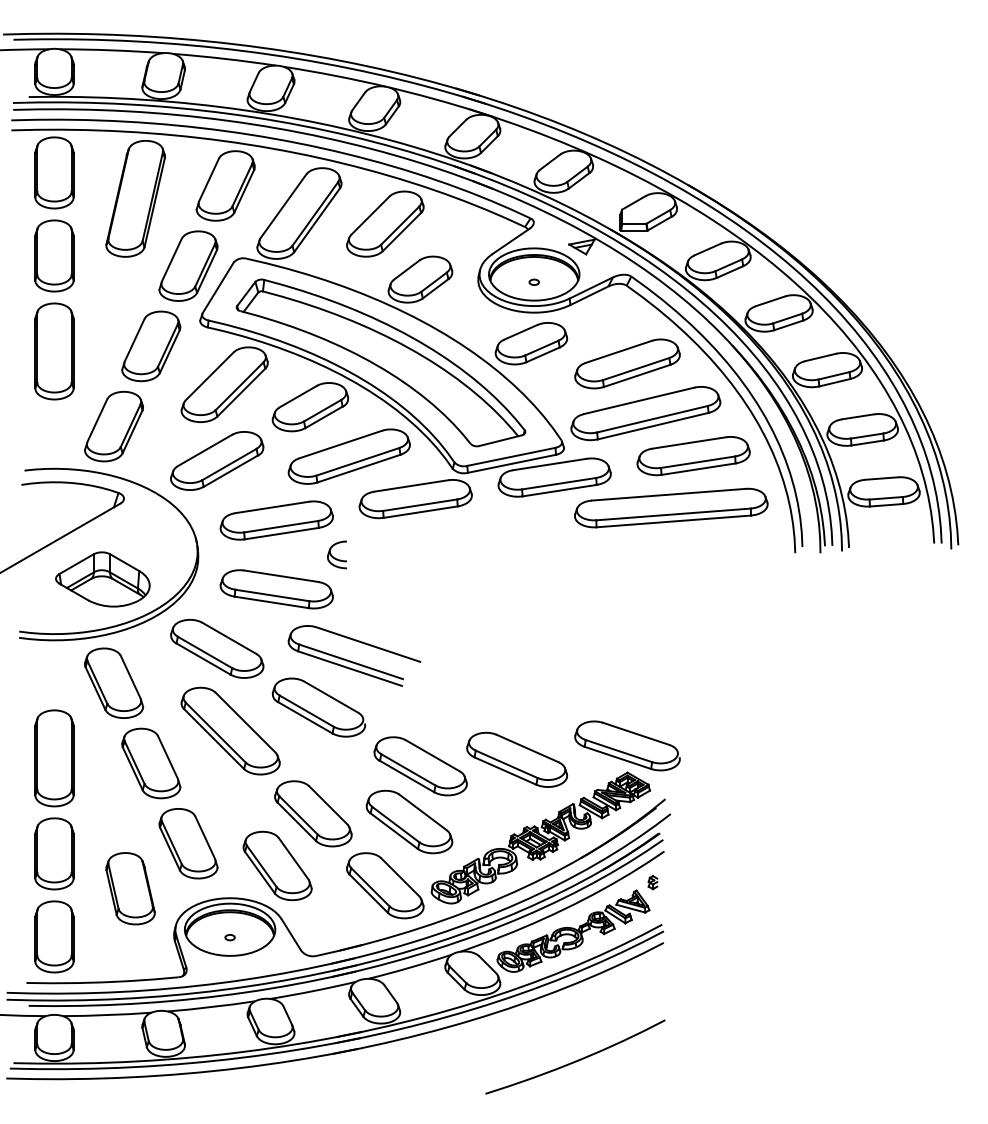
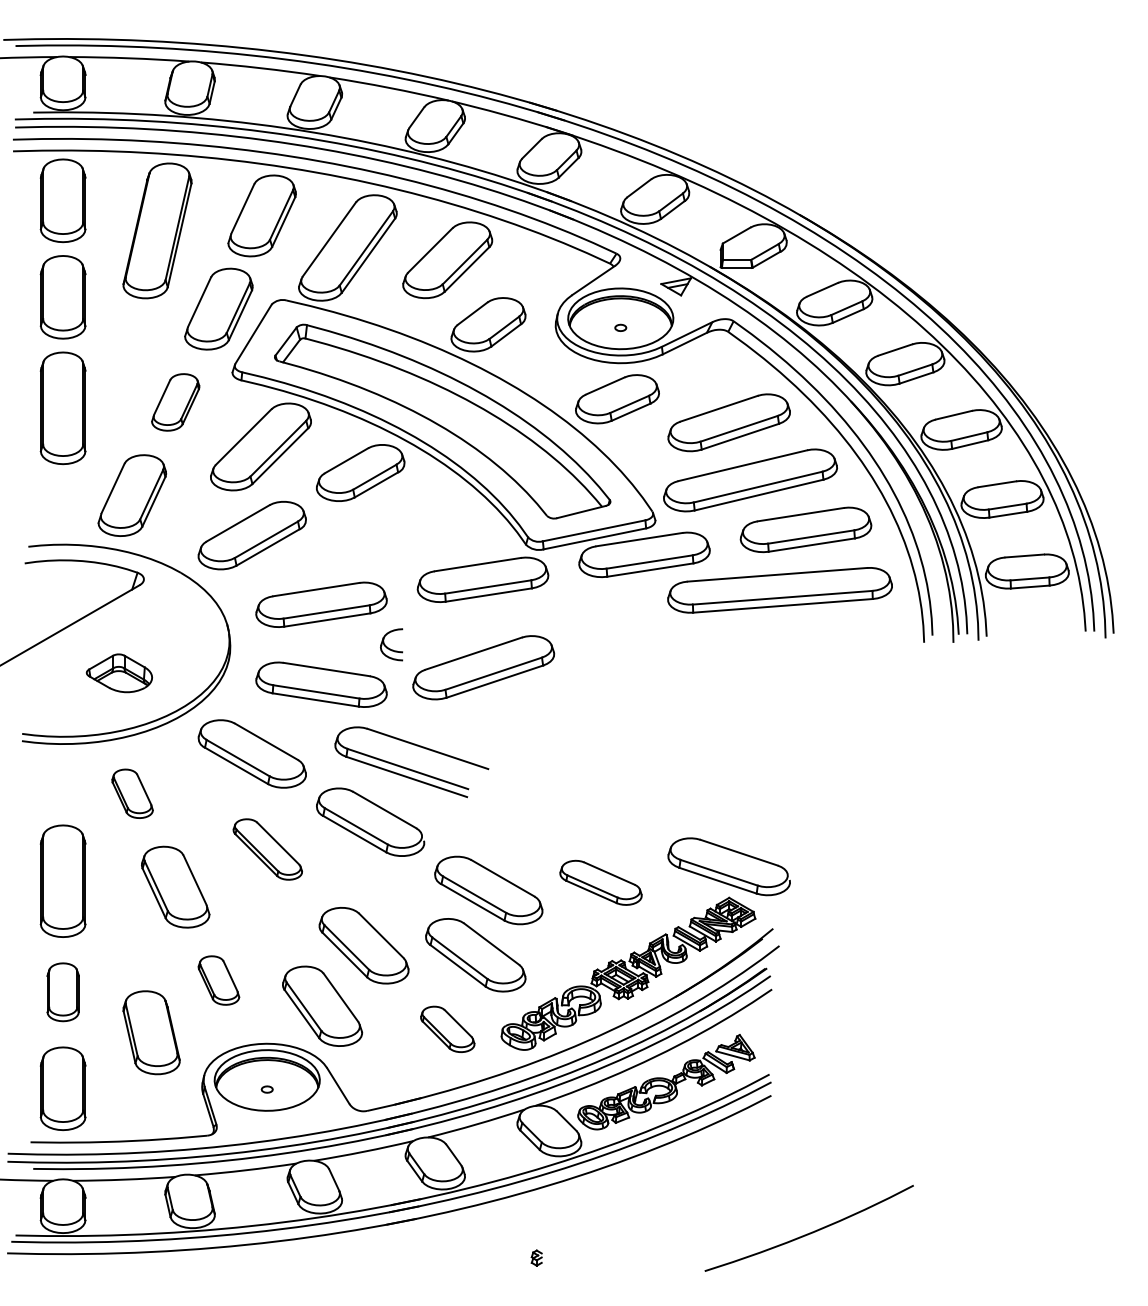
part: (151, 346) -> (175, 402), size x0.7
part: (348, 456) -> (482, 667), moved
part: (102, 579) -> (118, 673), size x0.6
part: (114, 682) -> (132, 793), size x0.6
part: (230, 730) -> (267, 848), size x0.6
part: (517, 759) -> (601, 882), size x0.7
part: (188, 843) -> (218, 980), size x0.6
part: (54, 853) -> (63, 991), size x0.7
part: (652, 882) -> (536, 1257), moved
part: (385, 885) -> (447, 1029), size x0.6
curve: (577, 1059) -> (811, 1231), moved

